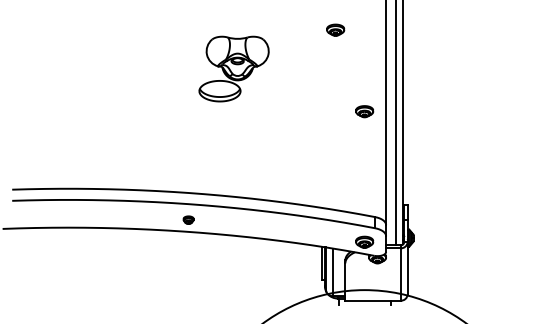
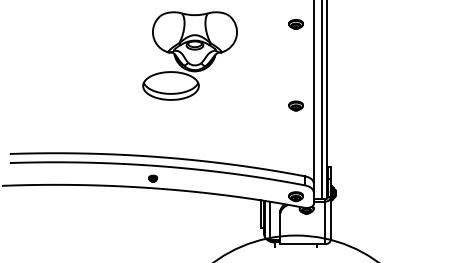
part: (335, 29) -> (295, 23), moved
part: (233, 68) -> (189, 55), size x1.67
part: (364, 111) -> (295, 105), moved

